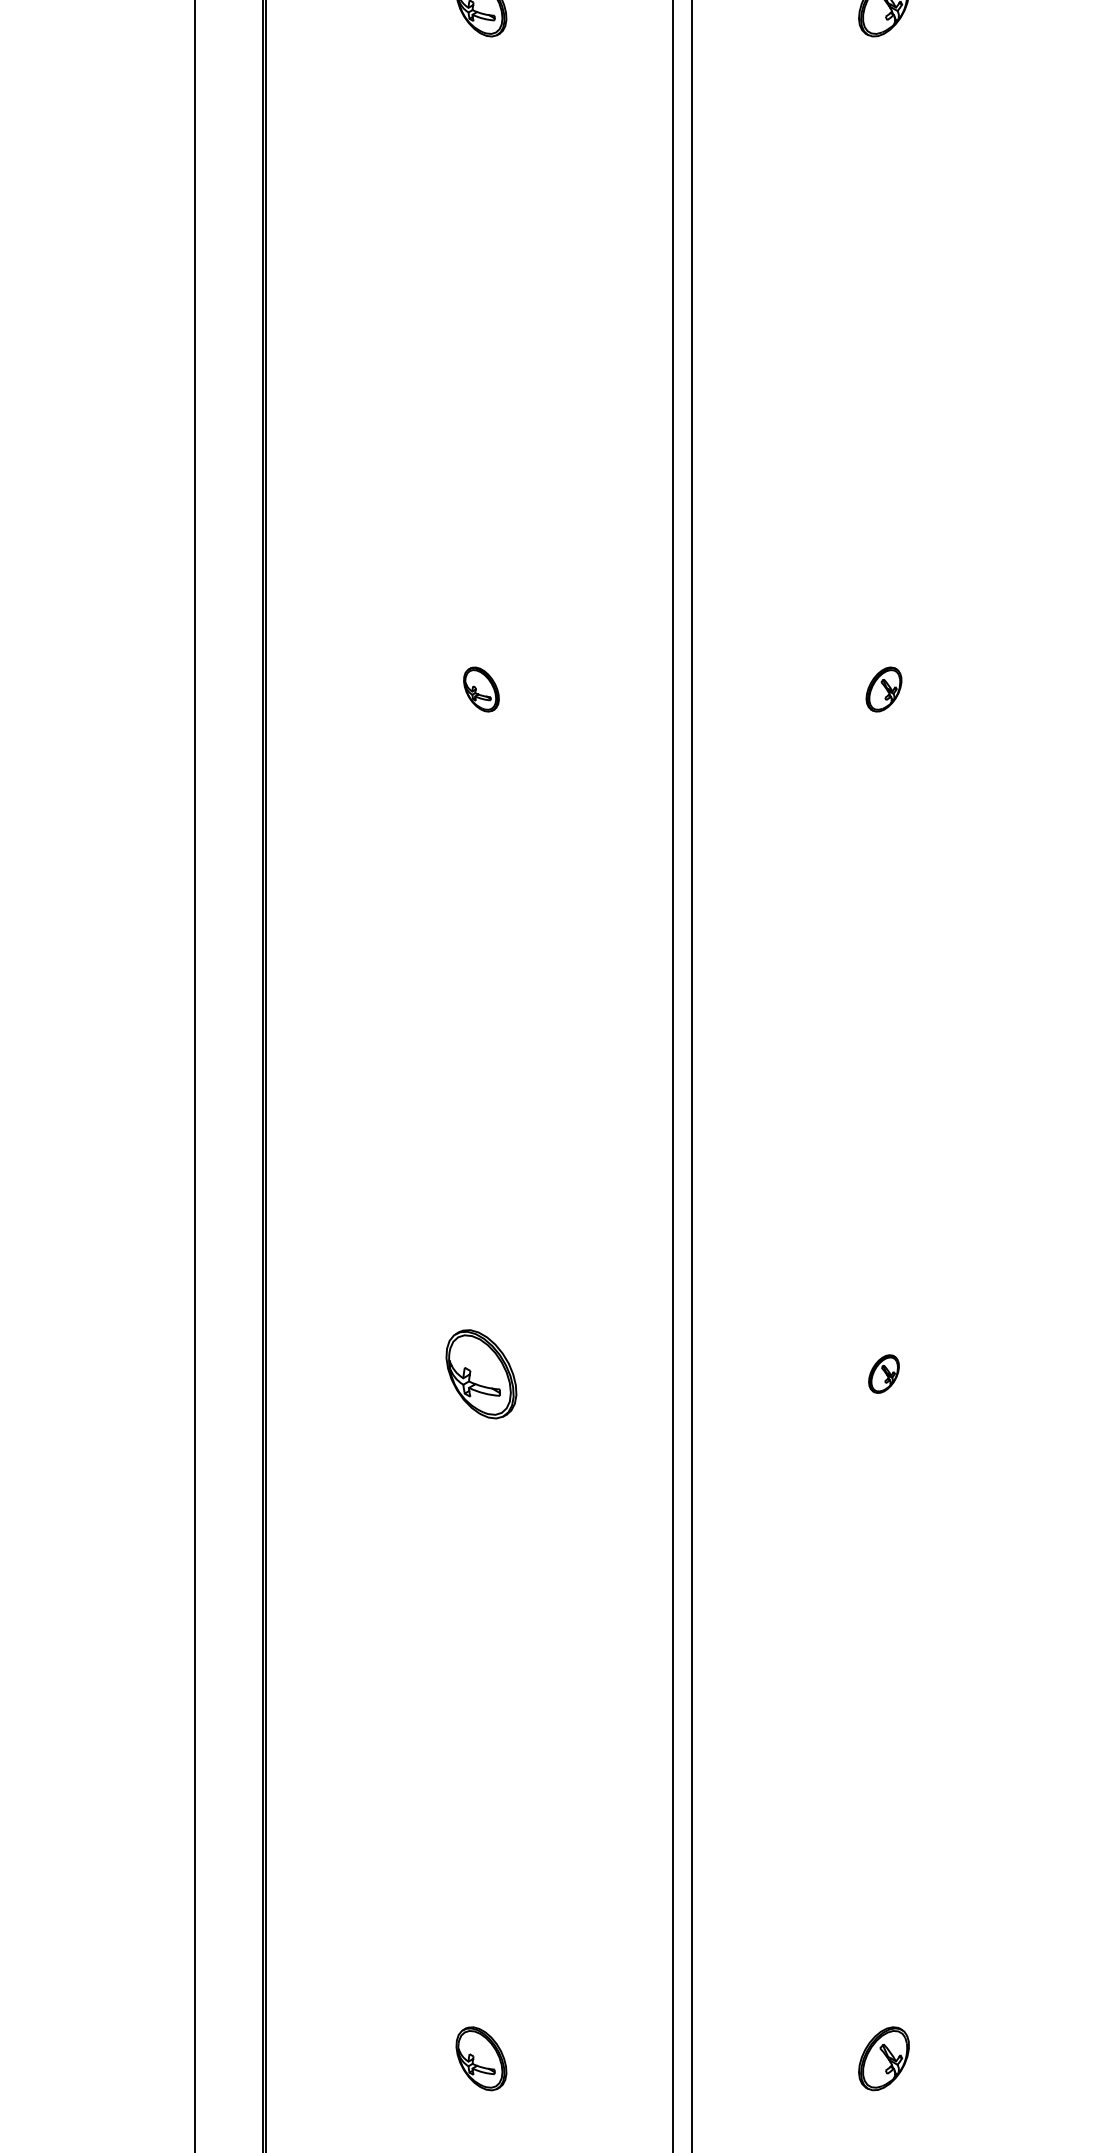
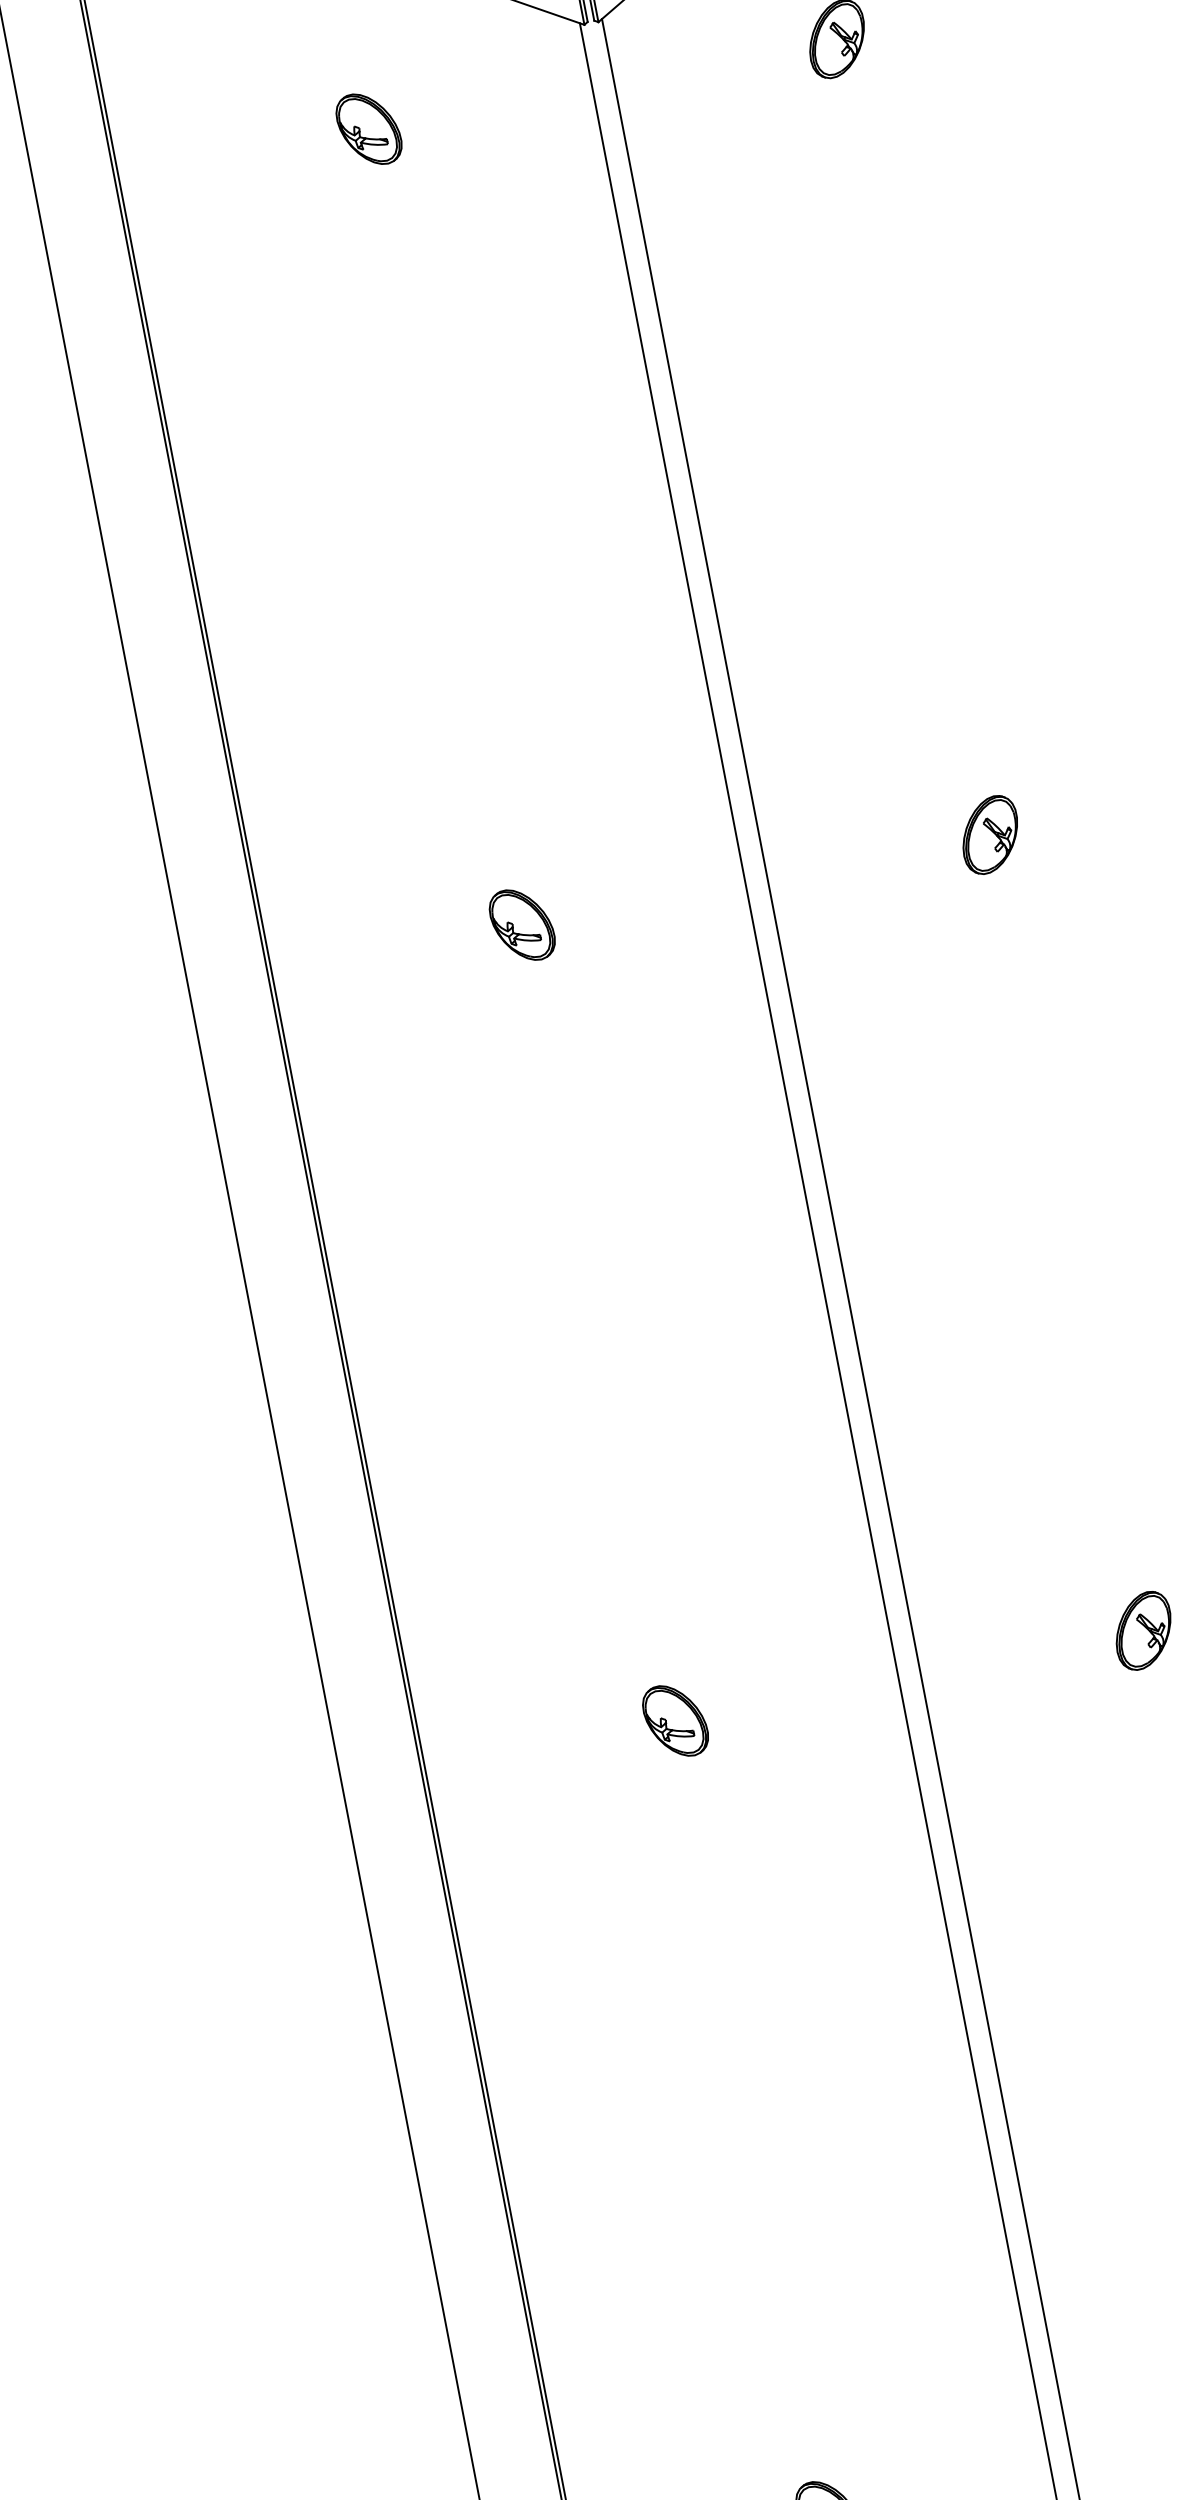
part: (481, 689) -> (522, 925), size x1.43
part: (883, 689) -> (989, 835), size x1.43
part: (481, 1373) -> (675, 1720), size x0.71
part: (883, 1373) -> (1142, 1630), size x1.67

